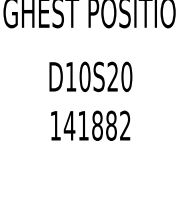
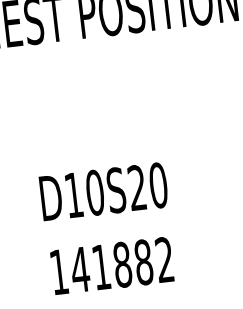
text: (90, 100) -> (107, 227), moved

